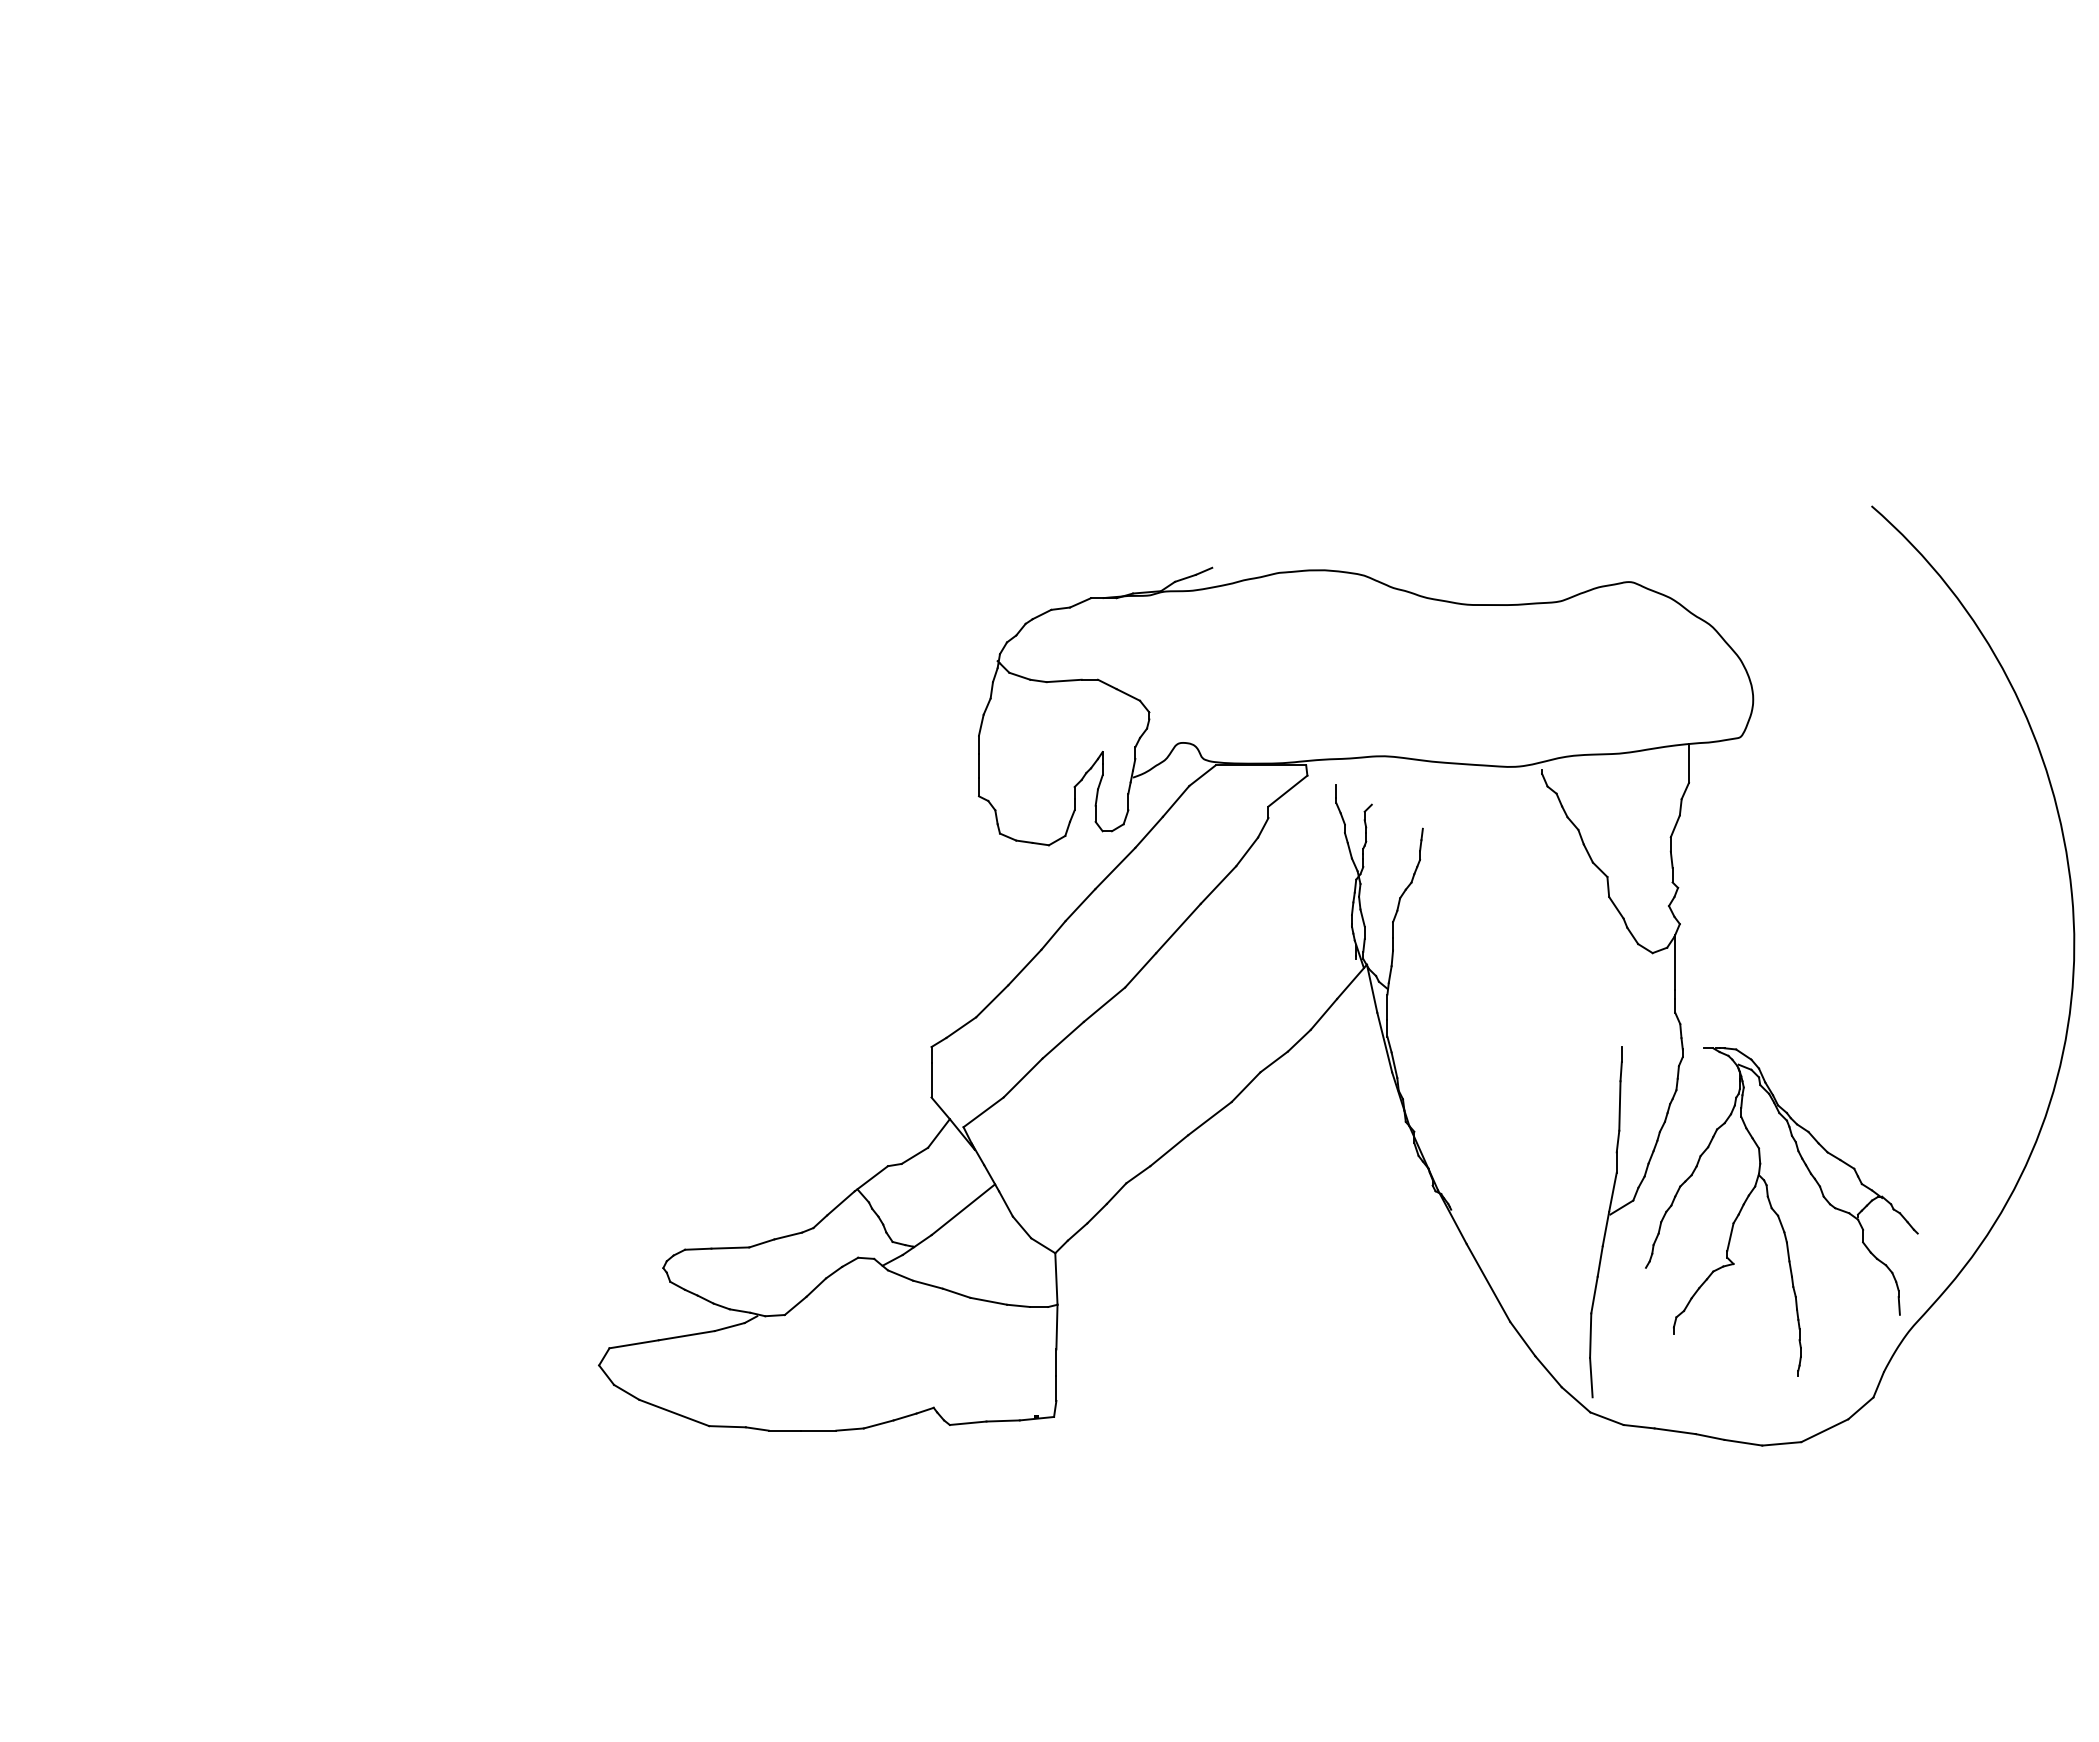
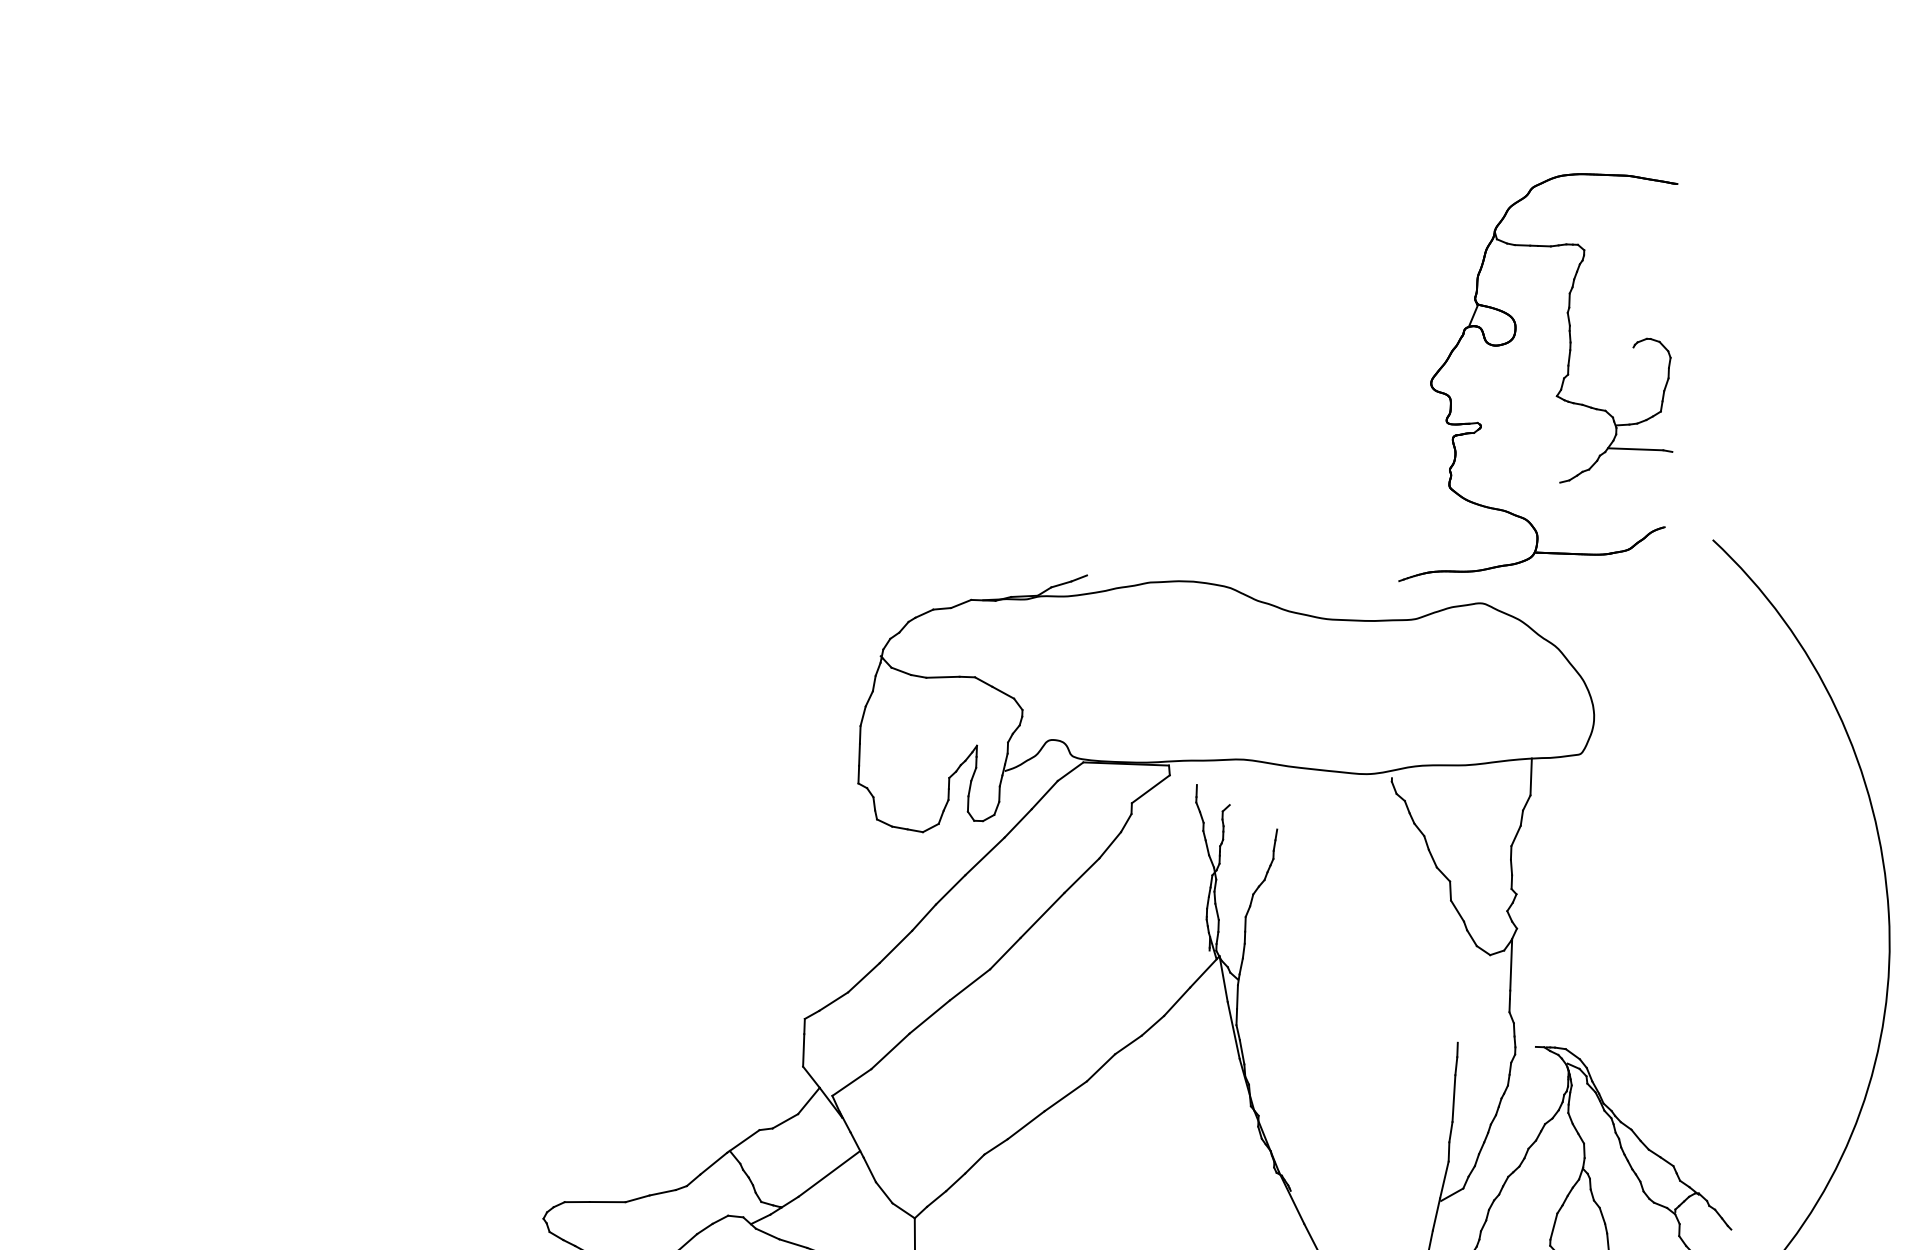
part: (1705, 348) -> (1561, 385), added

